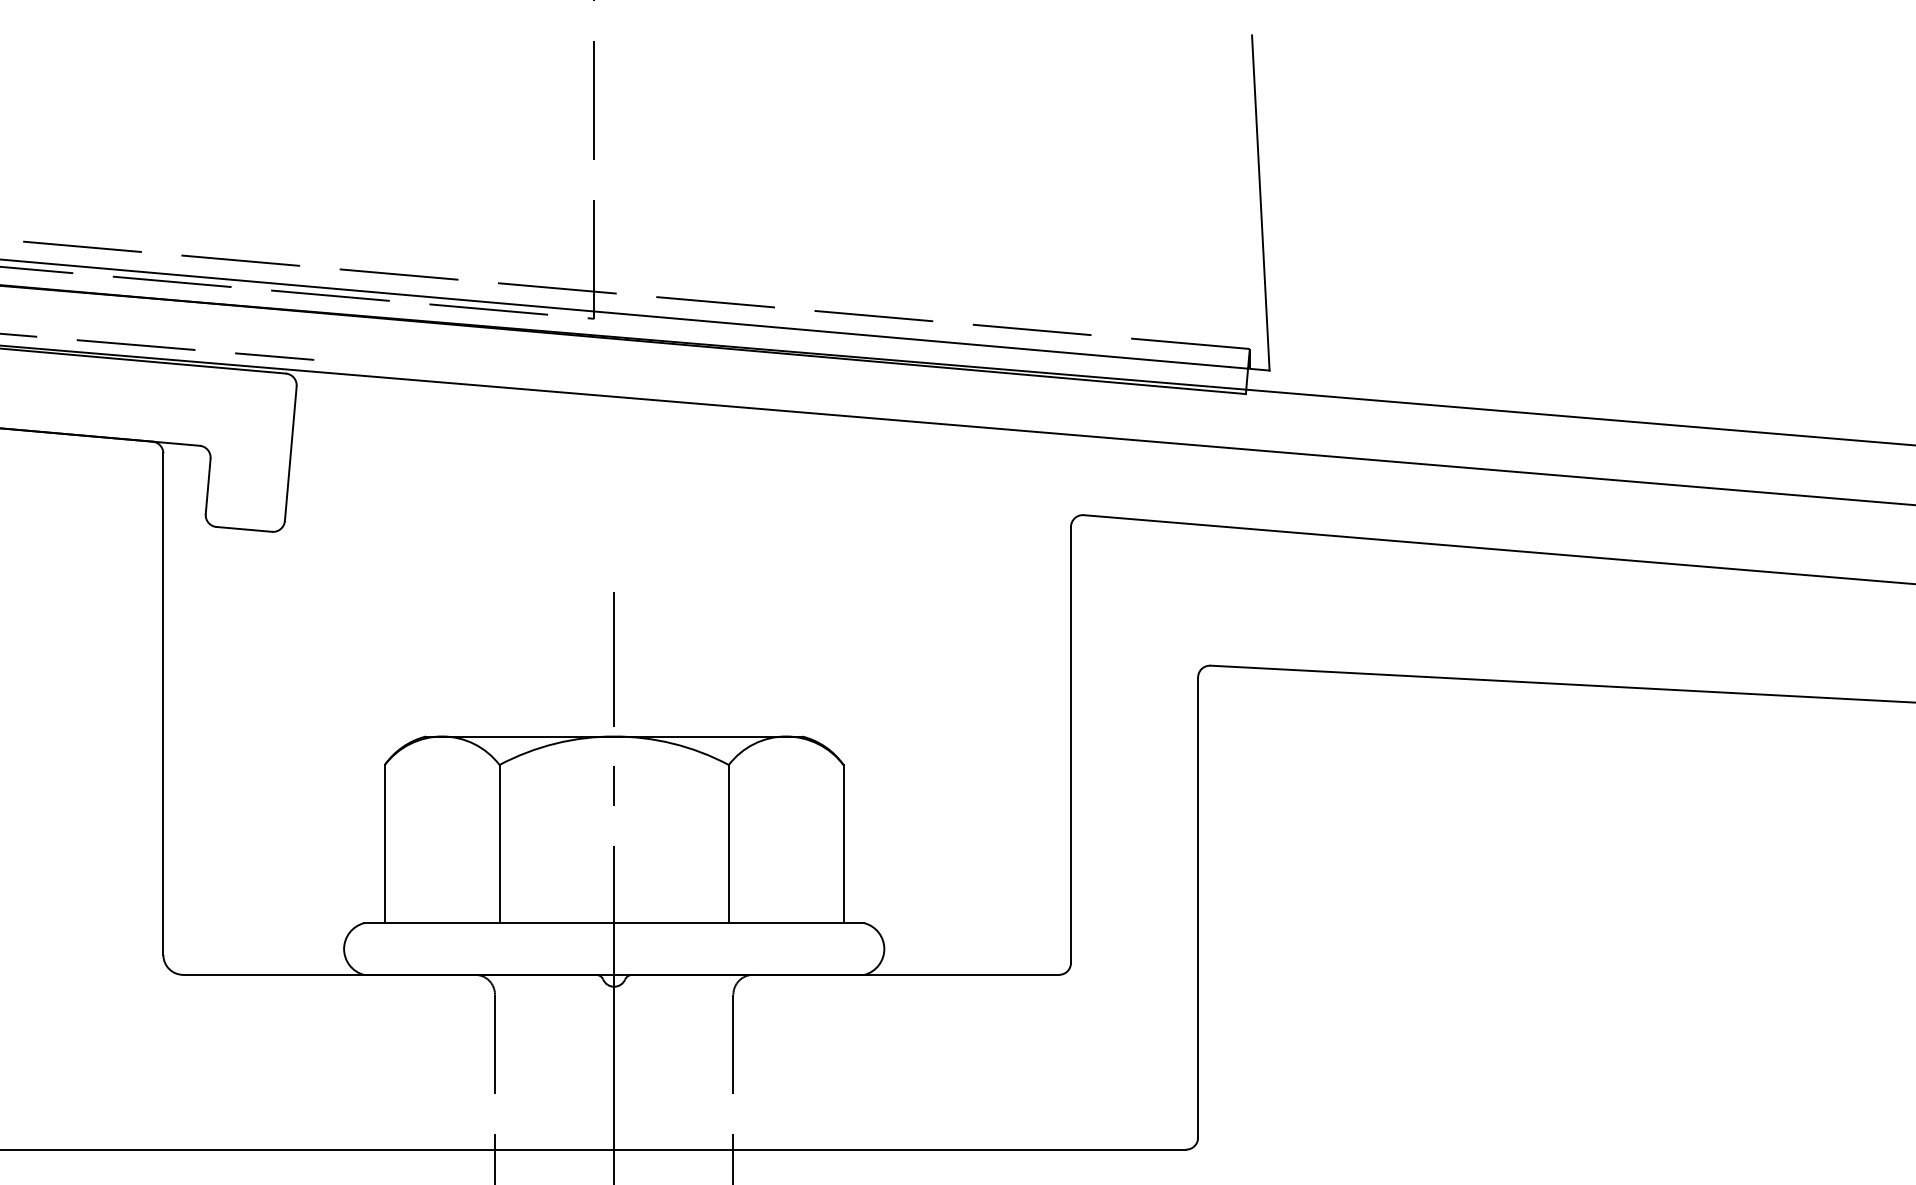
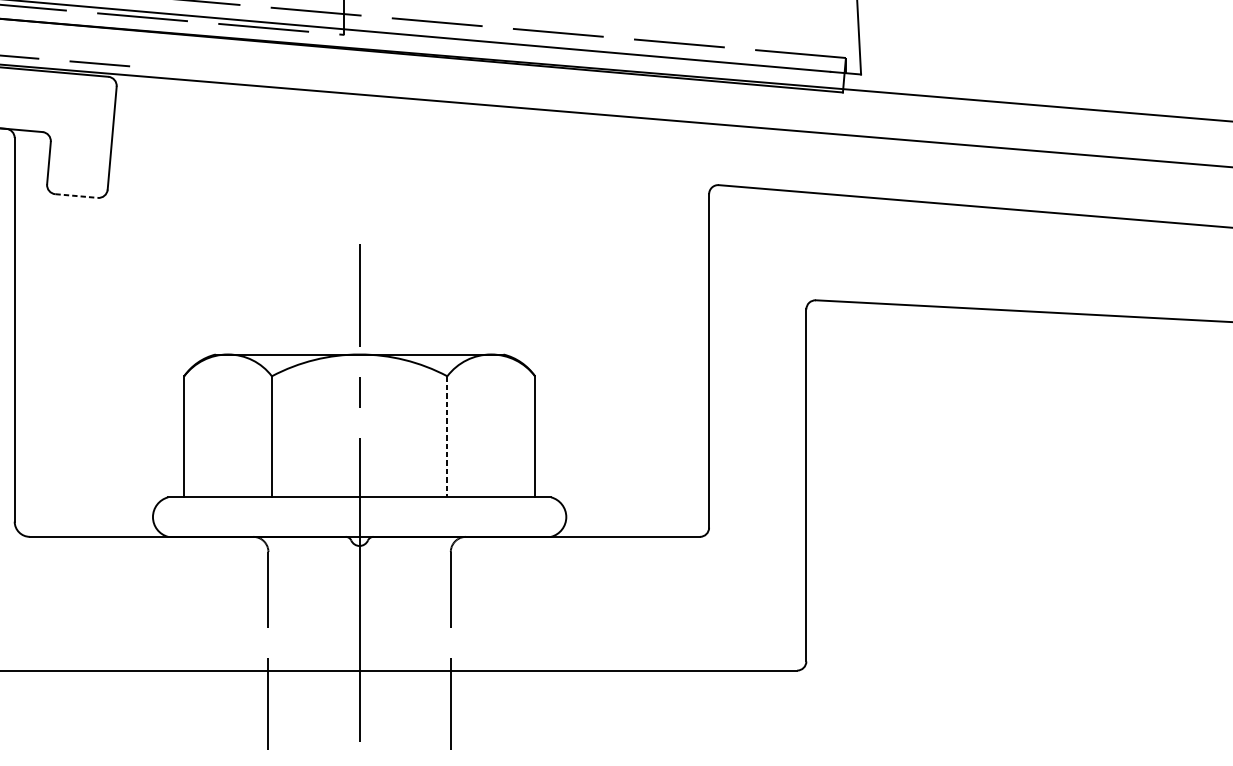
line: (244, 529) -> (76, 196), solid -> dashed
line: (728, 844) -> (447, 437), solid -> dashed

